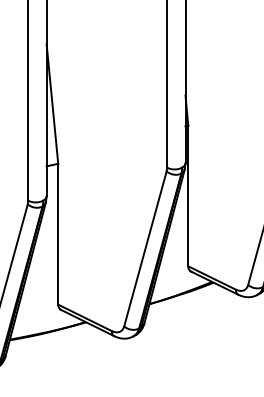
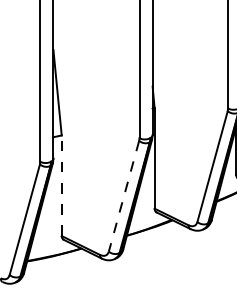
line: (57, 233) -> (61, 185), solid -> dashed
line: (144, 249) -> (123, 196), solid -> dashed

